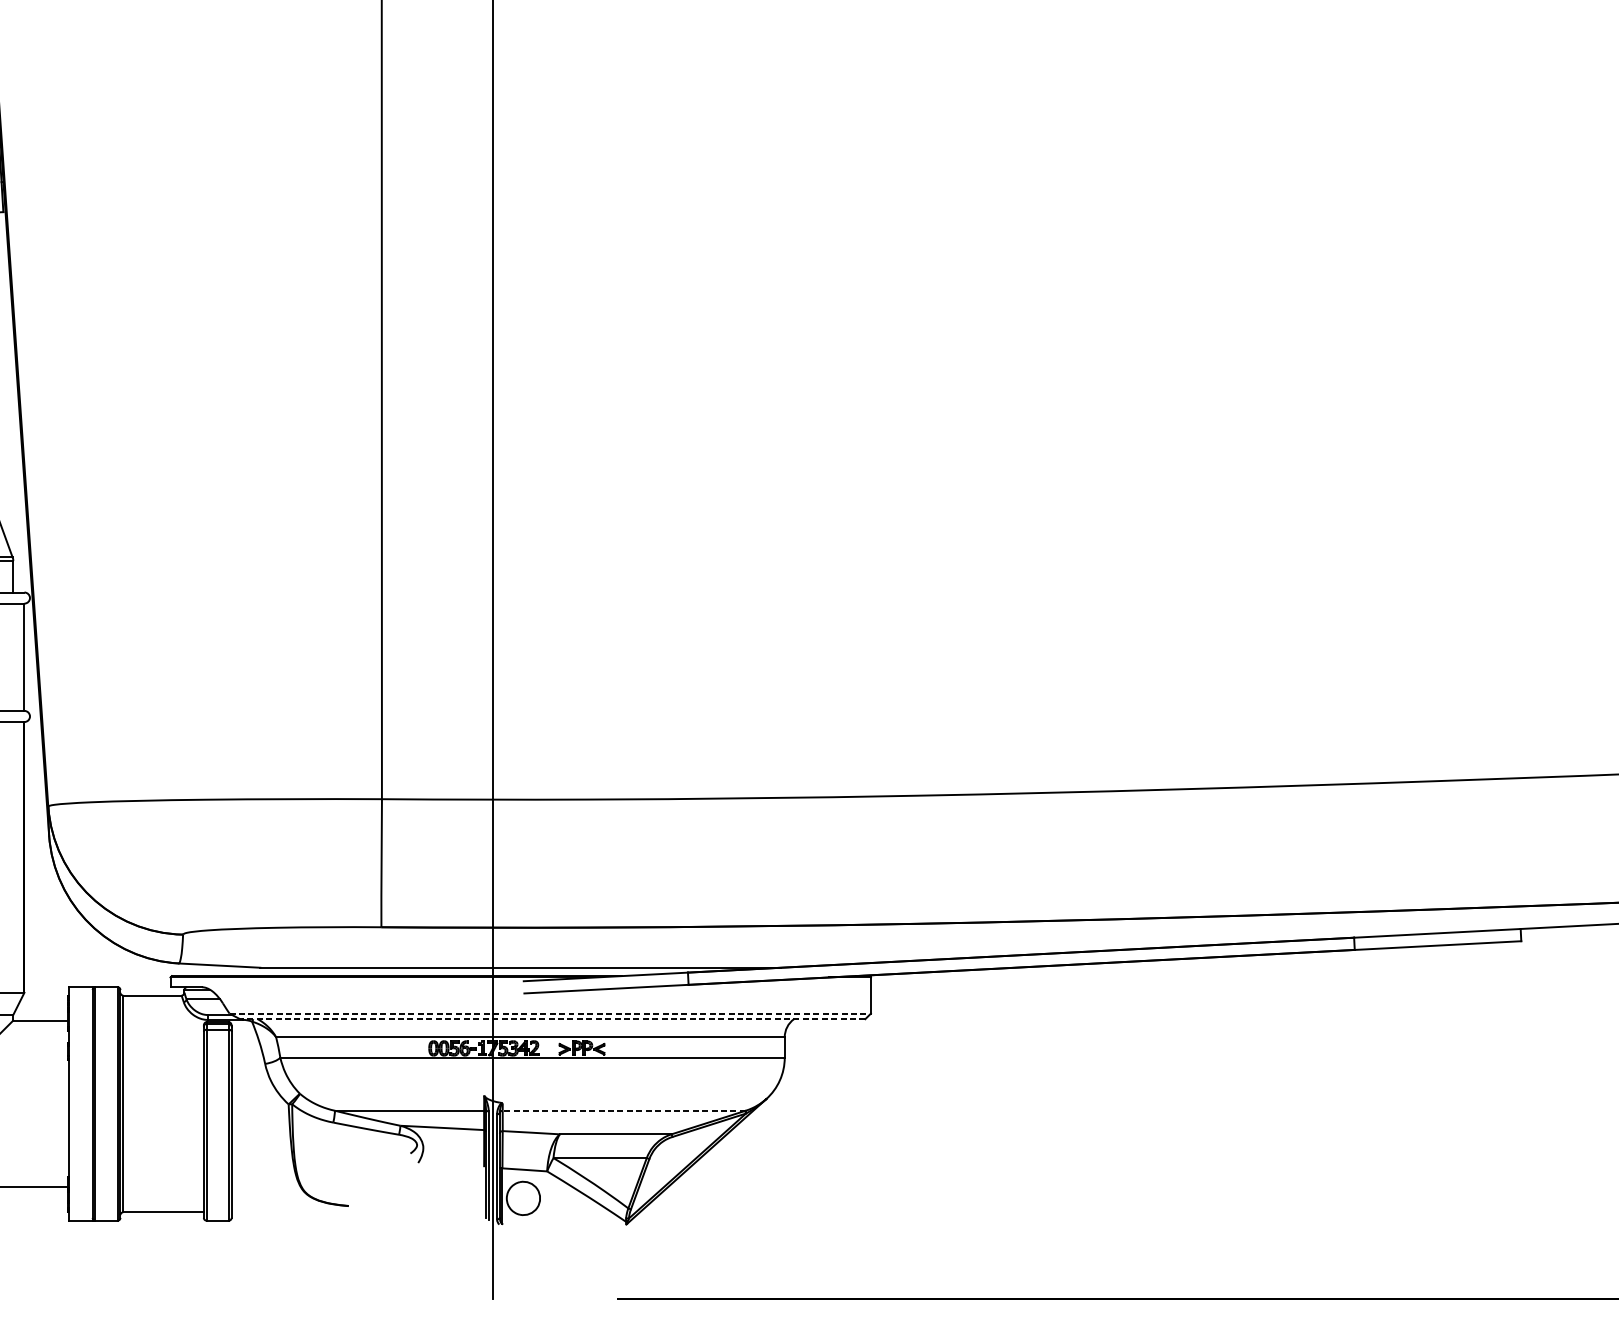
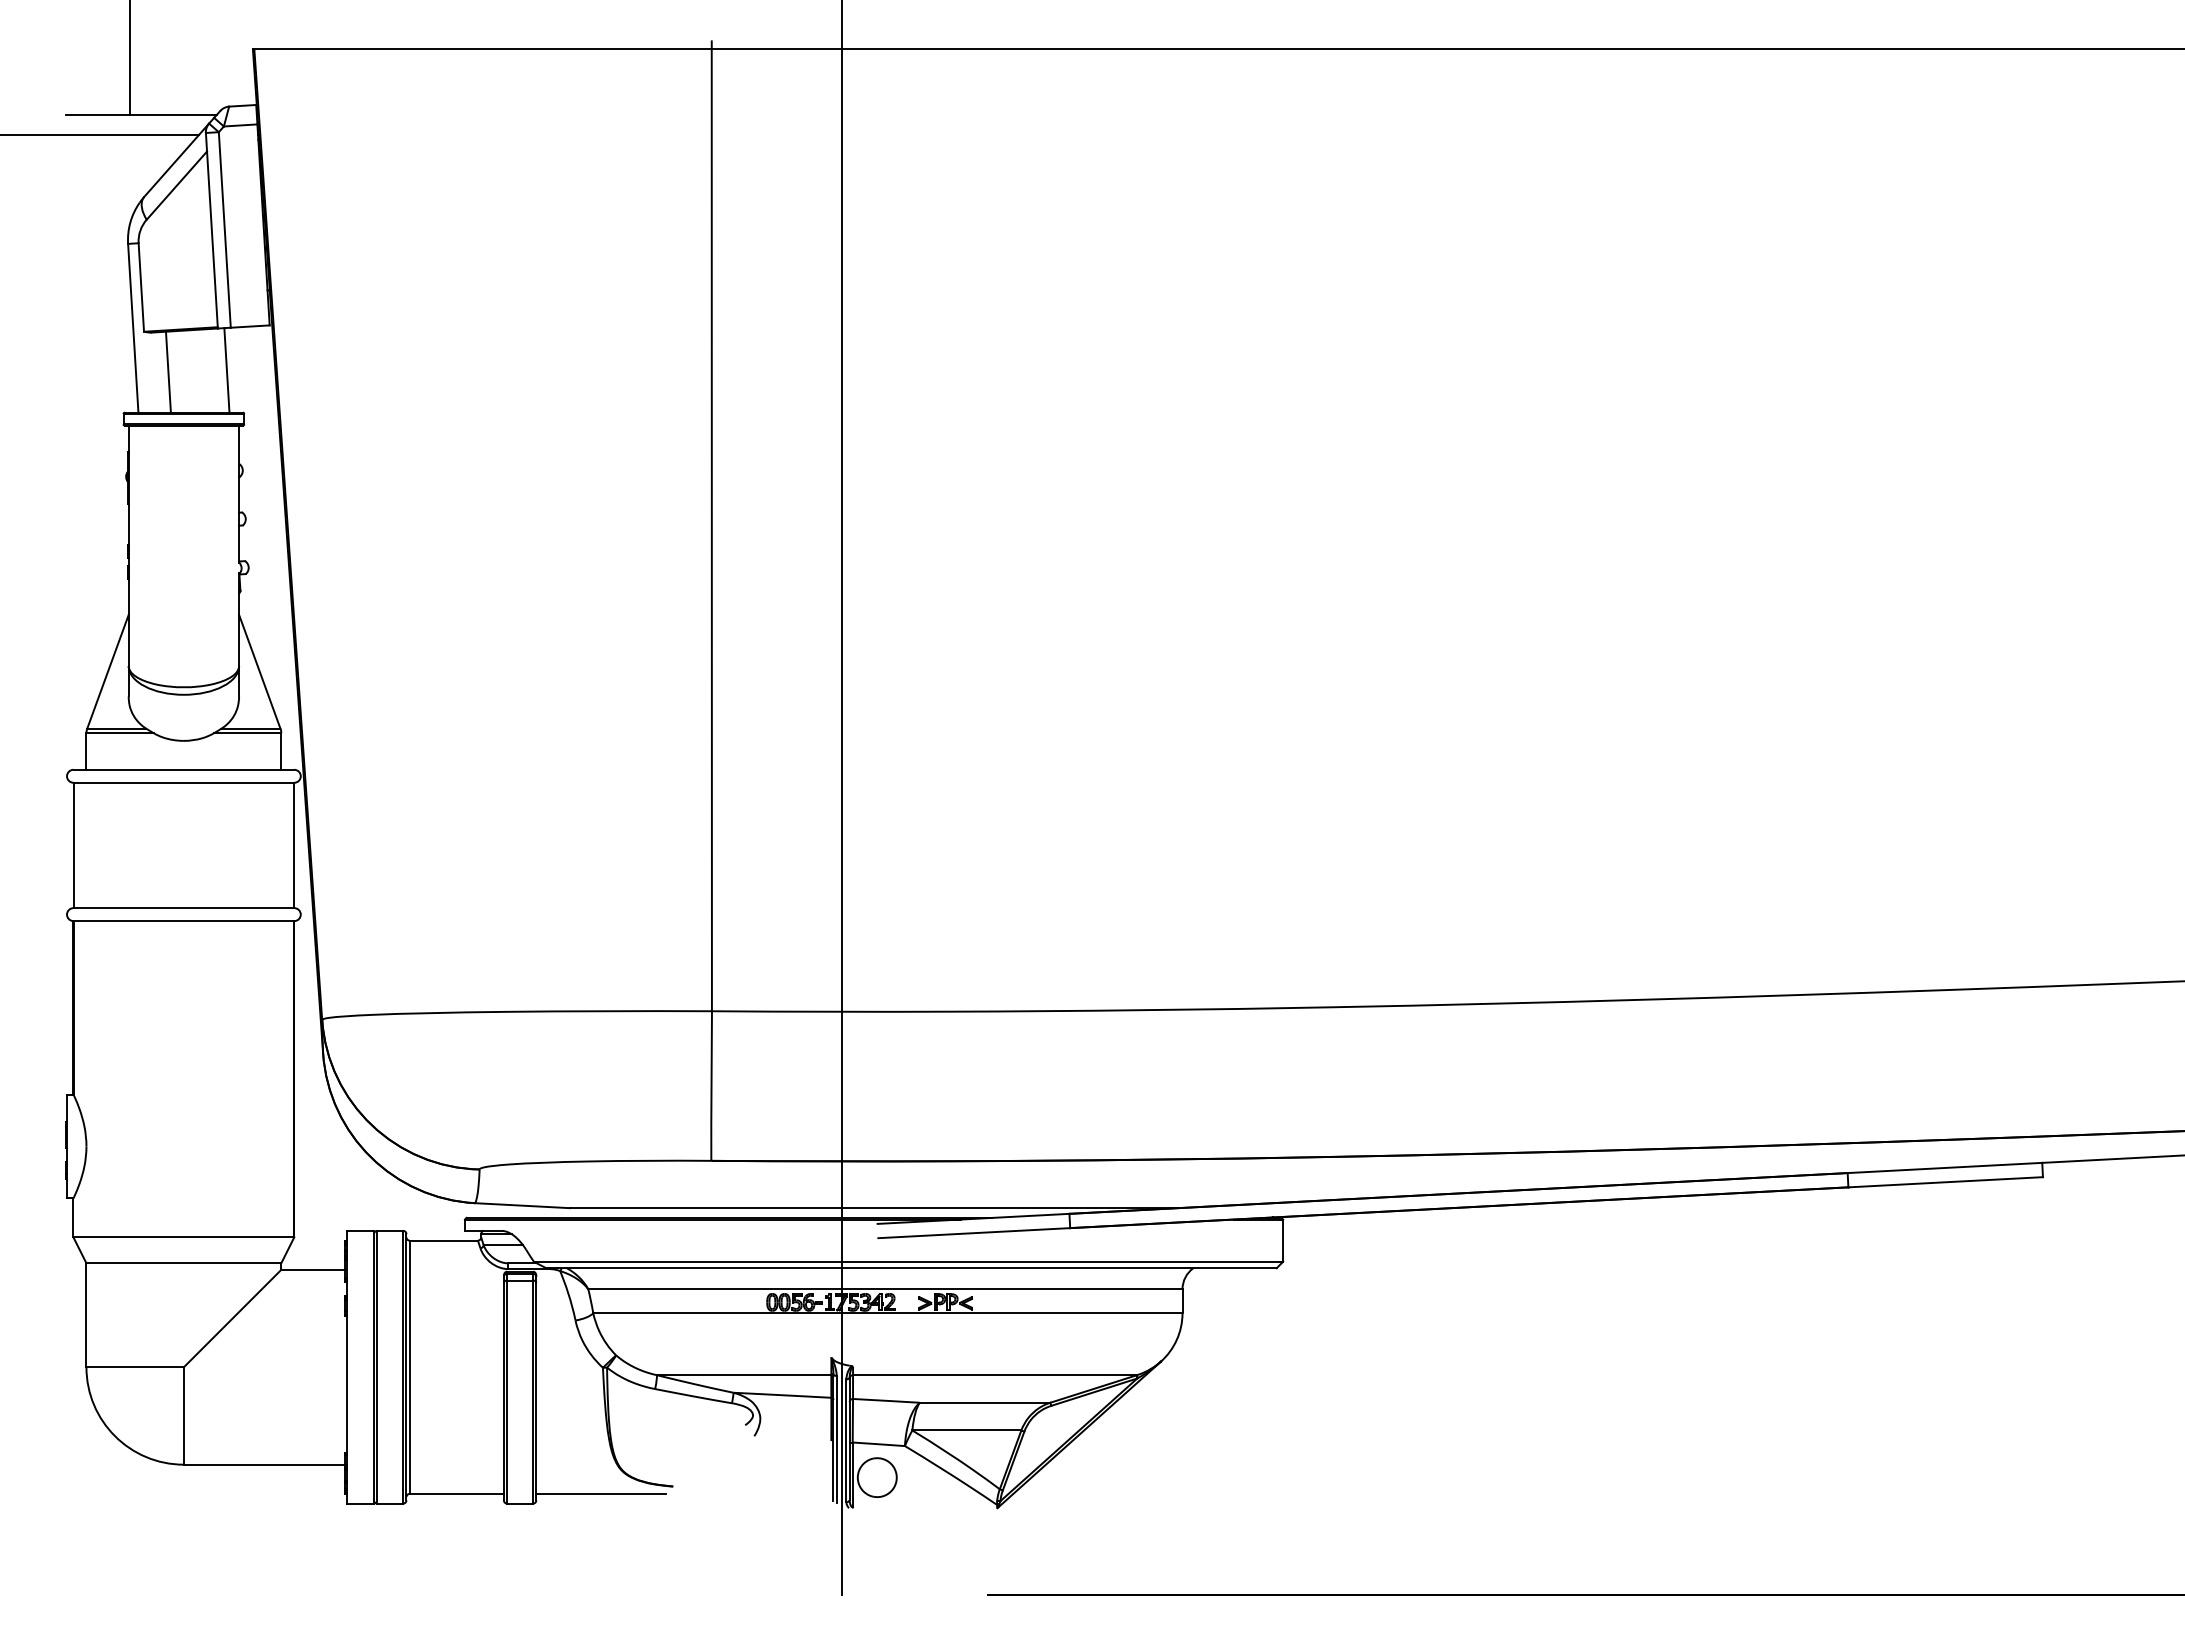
line: (550, 1013) -> (908, 1261), dashed -> solid
line: (551, 1019) -> (910, 1268), dashed -> solid
line: (623, 1111) -> (994, 1375), dashed -> solid
line: (287, 1212) -> (601, 1493), added

